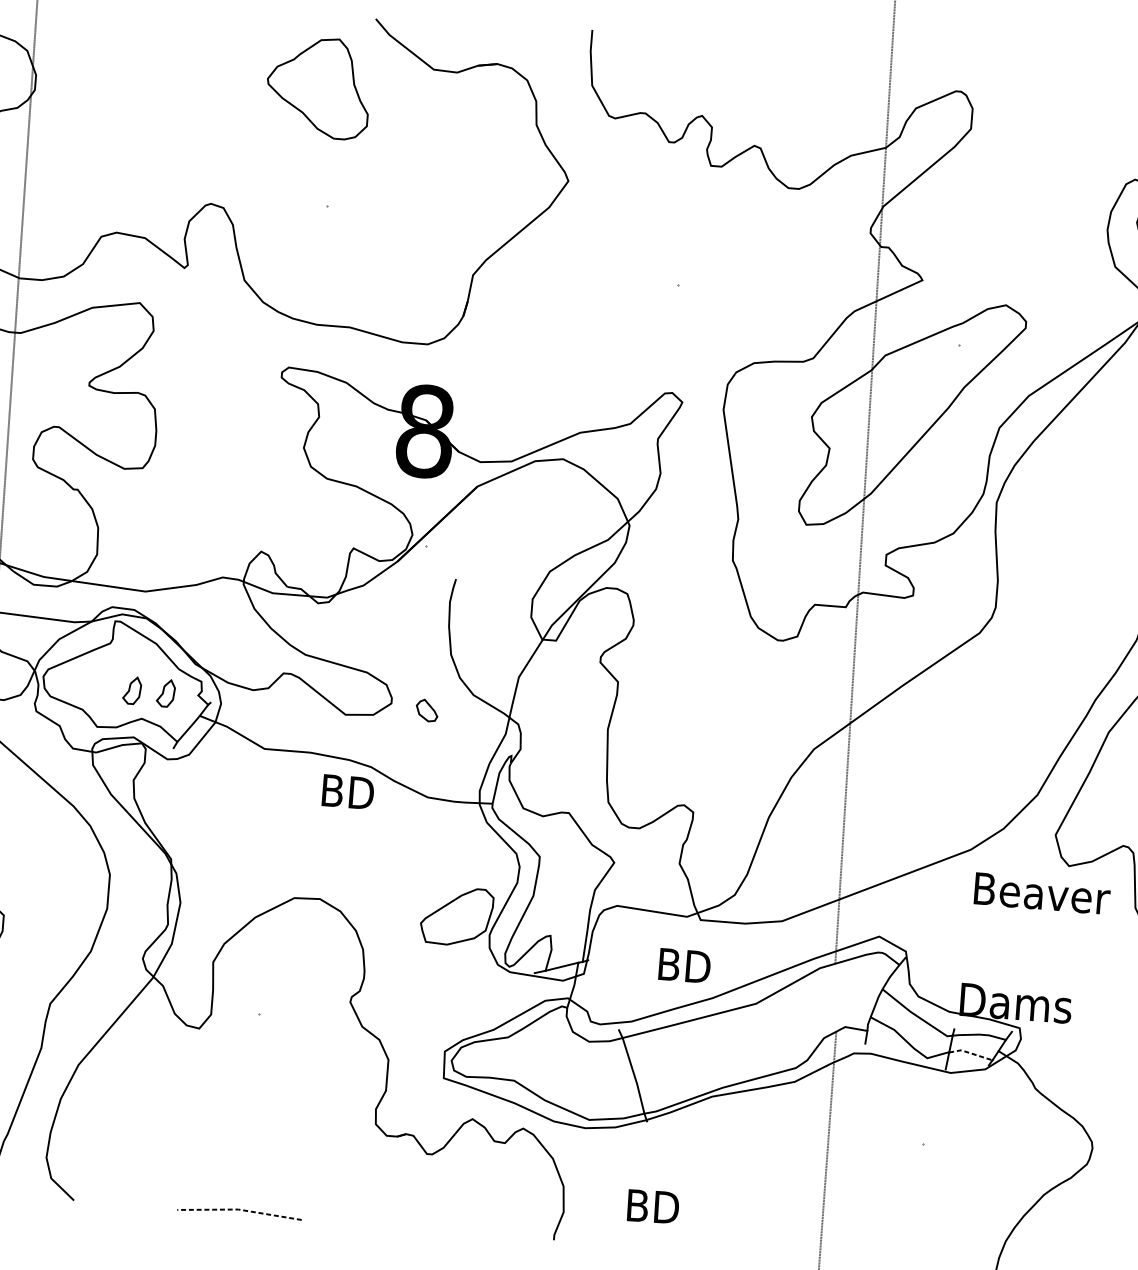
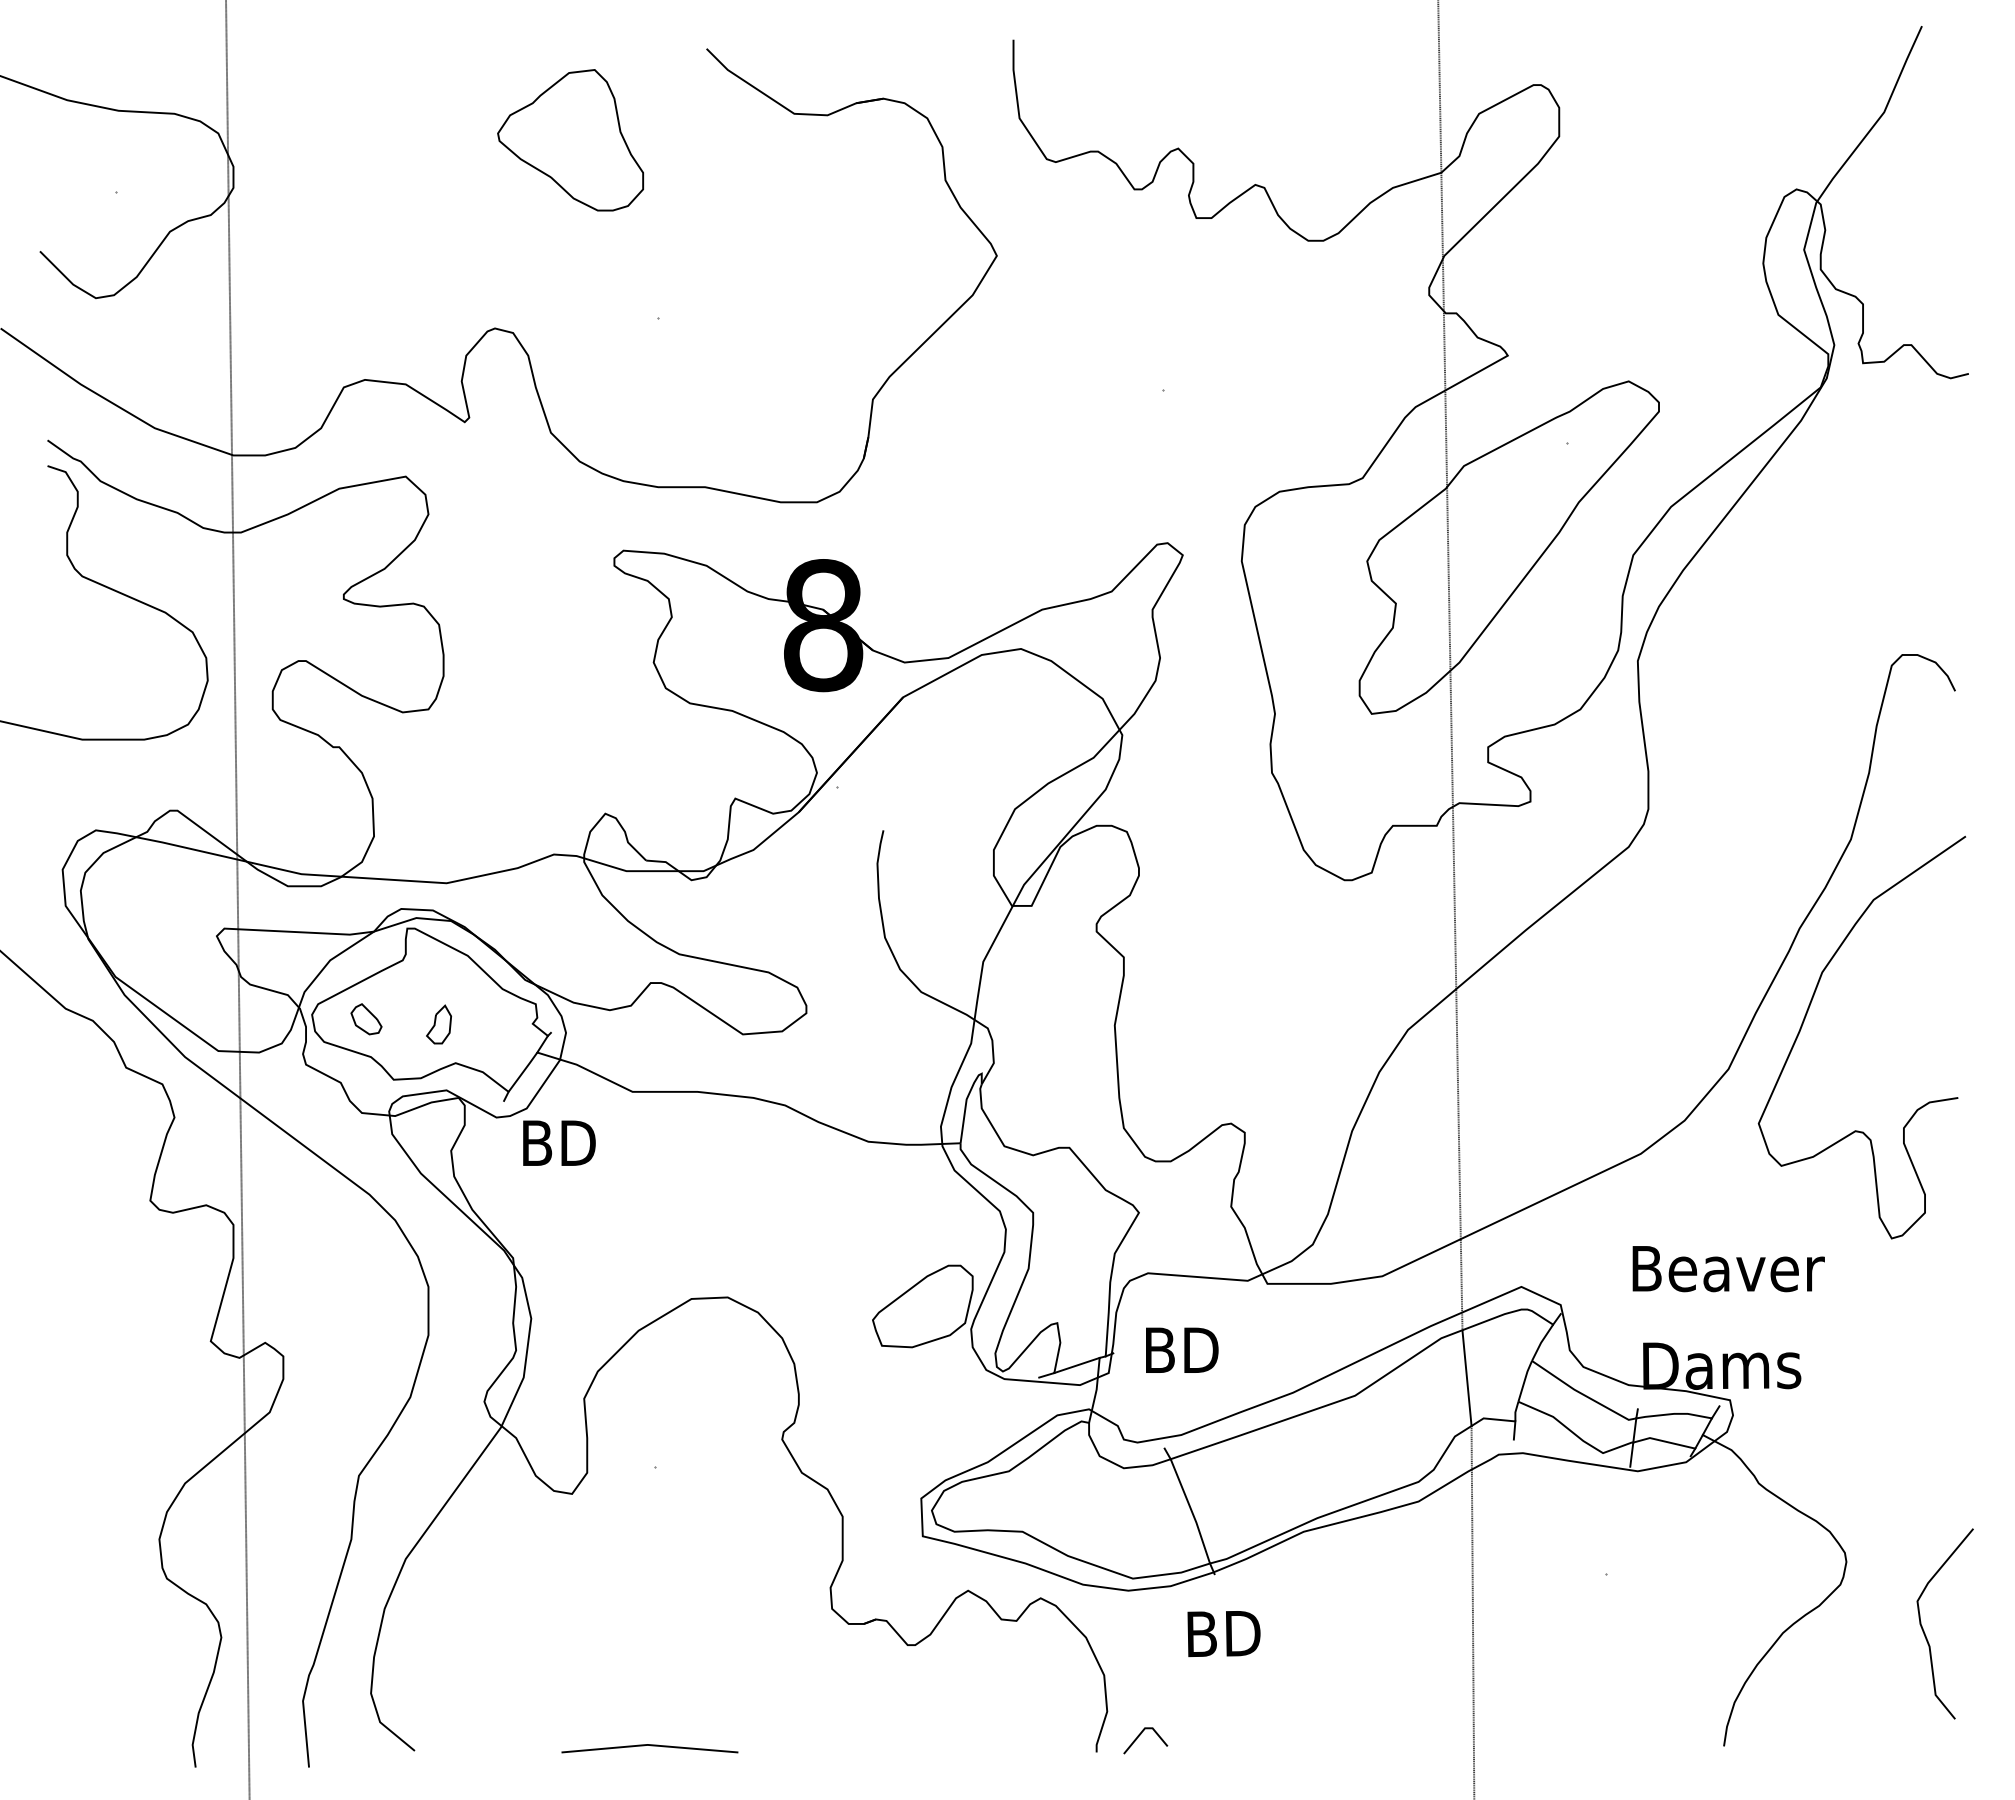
part: (318, 87) -> (570, 140), moved
part: (166, 693) -> (487, 1024), removed
part: (427, 710) -> (366, 1019), moved
text: (348, 791) -> (559, 1142), moved
text: (1042, 894) -> (1728, 1269), moved
text: (685, 965) -> (1182, 1349), moved
line: (835, 997) -> (1466, 1377), added
line: (970, 1053) -> (1663, 1441), dashed -> solid
text: (652, 1207) -> (1223, 1634), moved
line: (239, 1210) -> (649, 1745), dashed -> solid
line: (585, 1230) -> (1140, 1735), added

